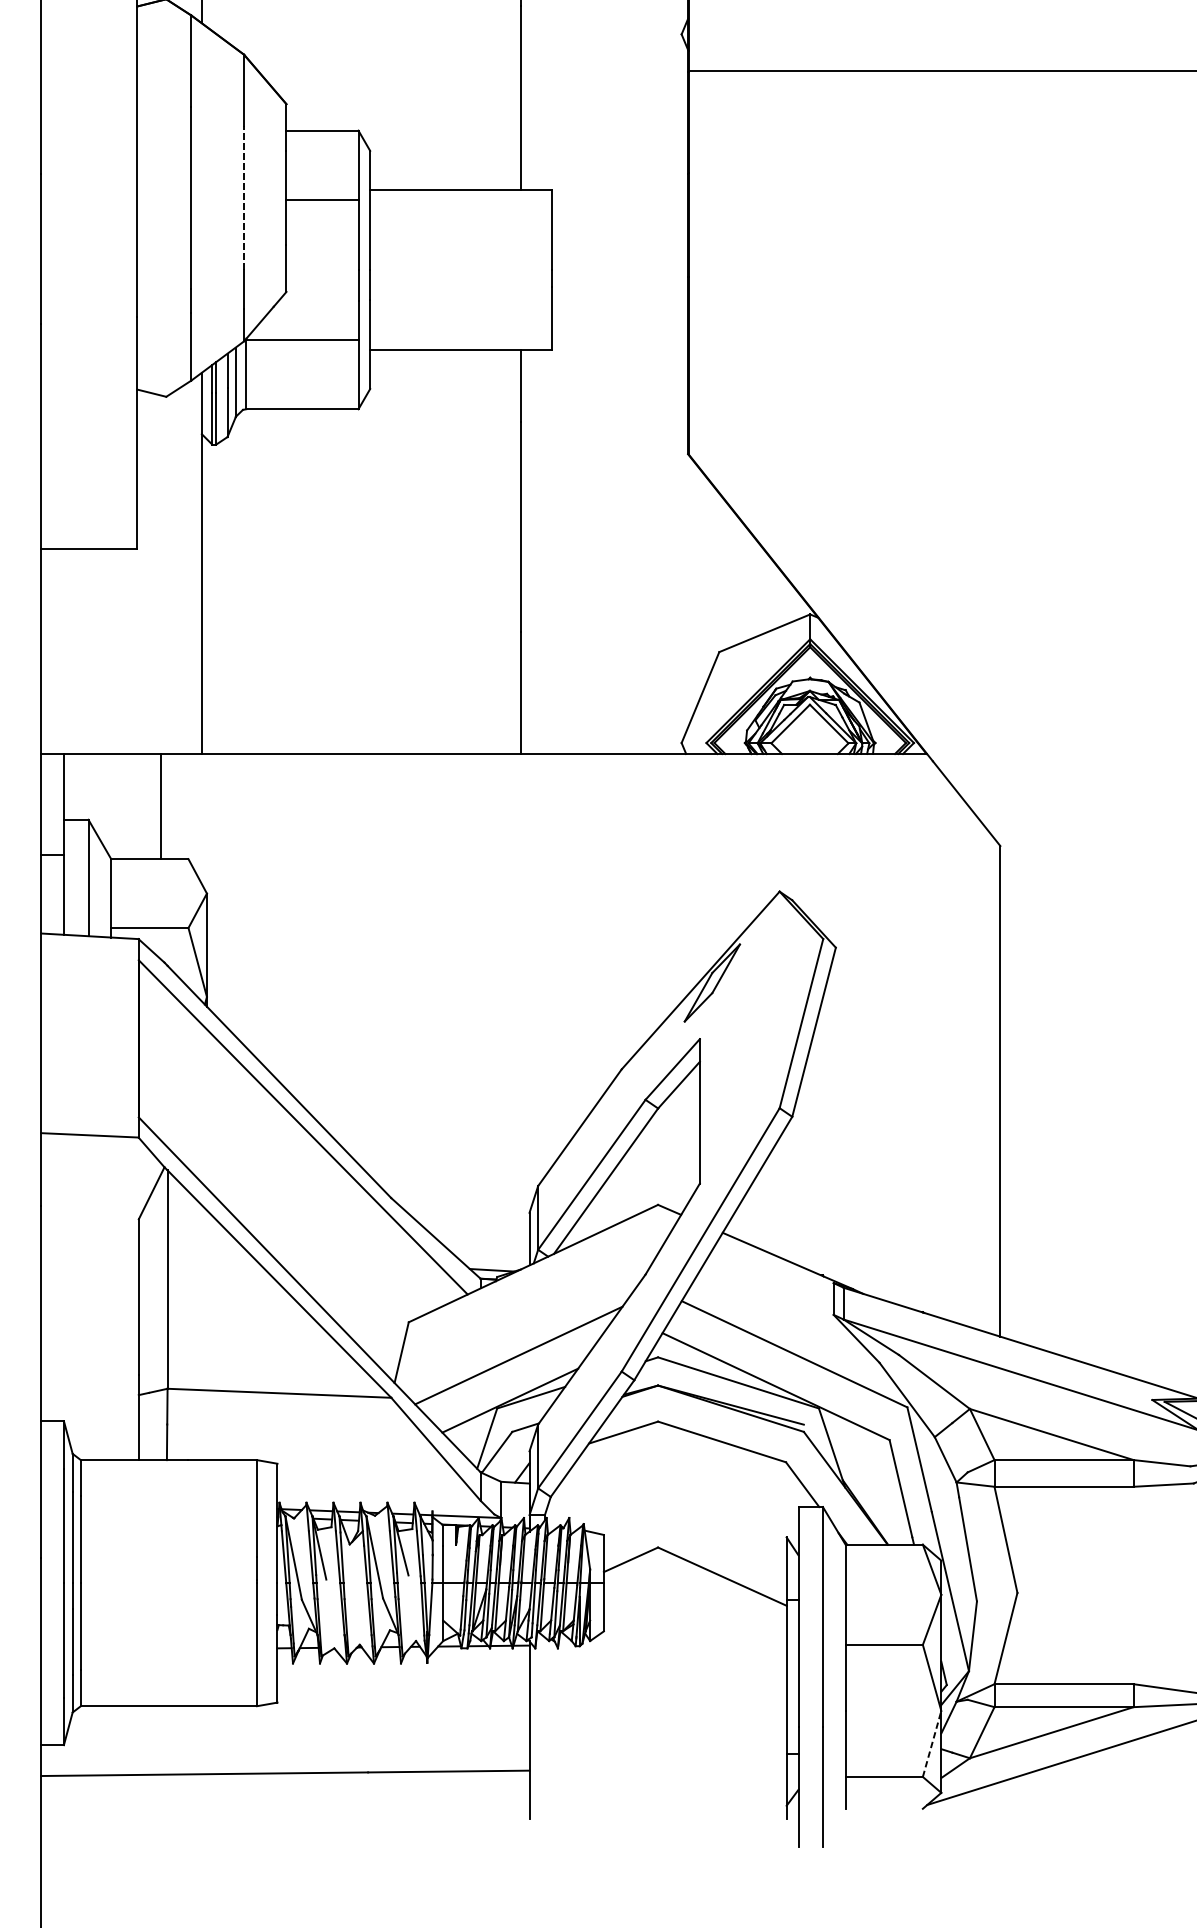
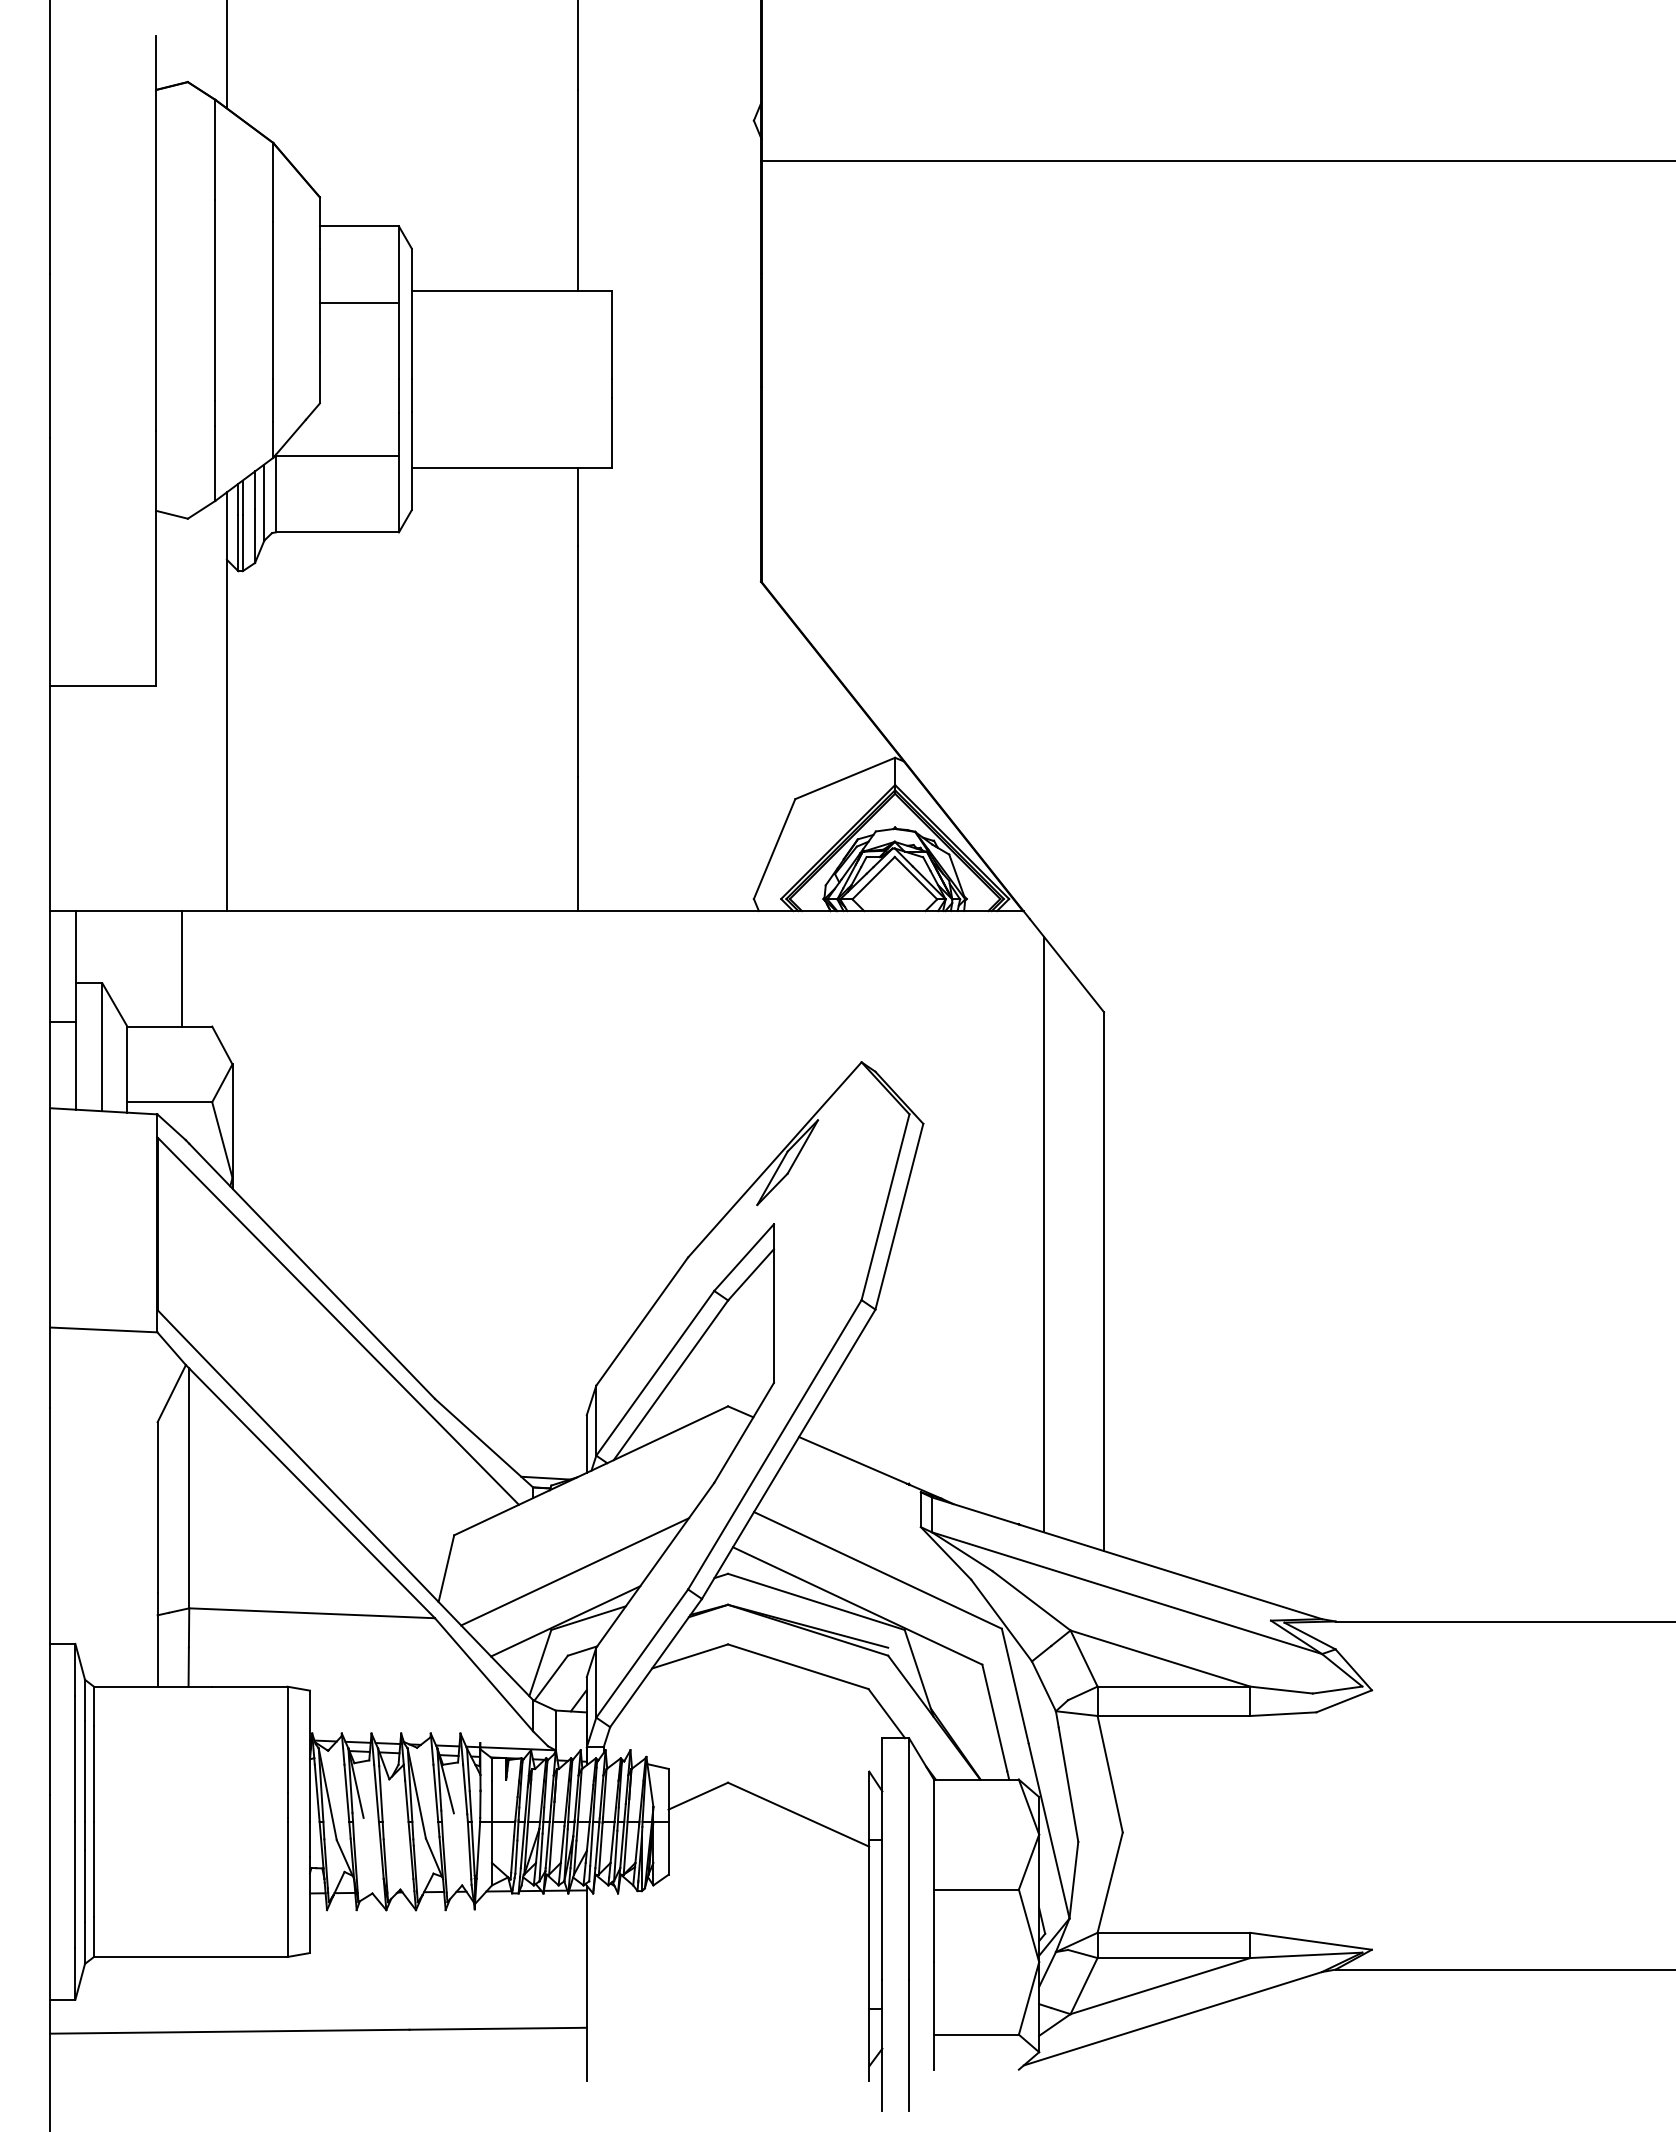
line: (244, 198) -> (273, 300), dashed -> solid
line: (946, 1048) -> (1044, 1234), added
line: (932, 1743) -> (1029, 1998), dashed -> solid

